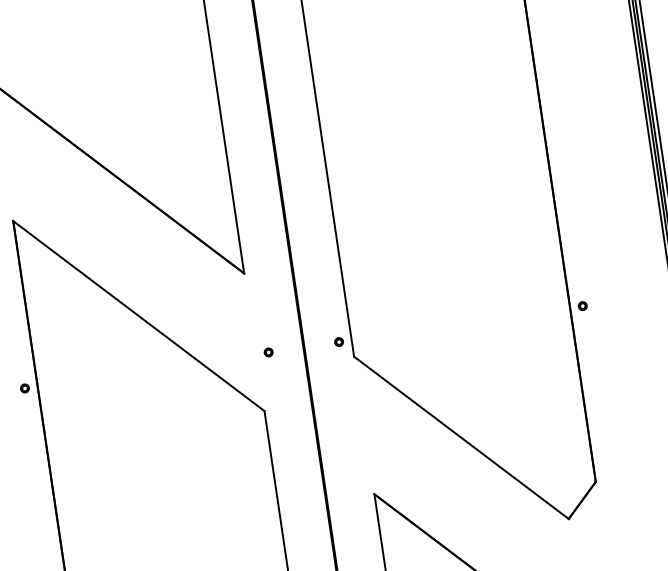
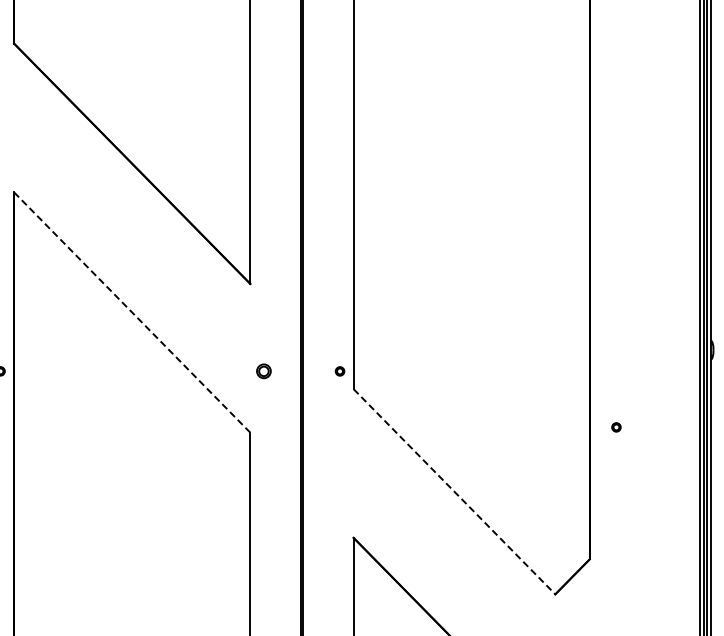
part: (582, 306) -> (616, 427), moved
line: (138, 316) -> (131, 312), solid -> dashed
part: (268, 352) -> (263, 371), size x1.6
line: (461, 437) -> (454, 491), solid -> dashed

